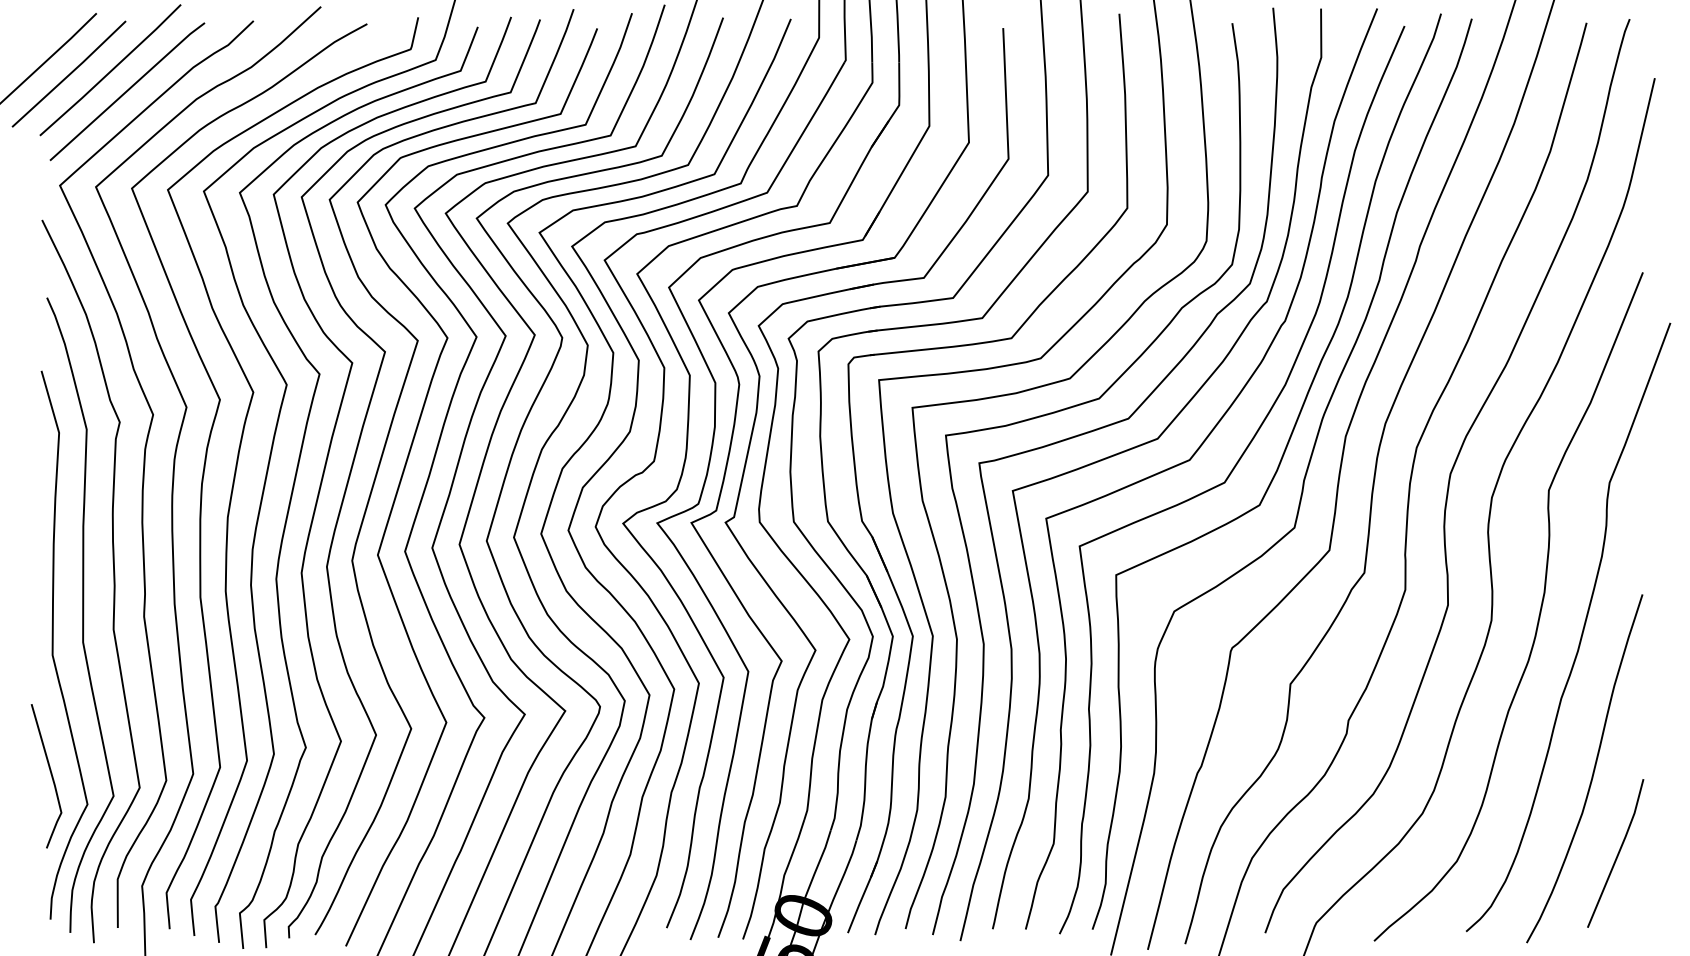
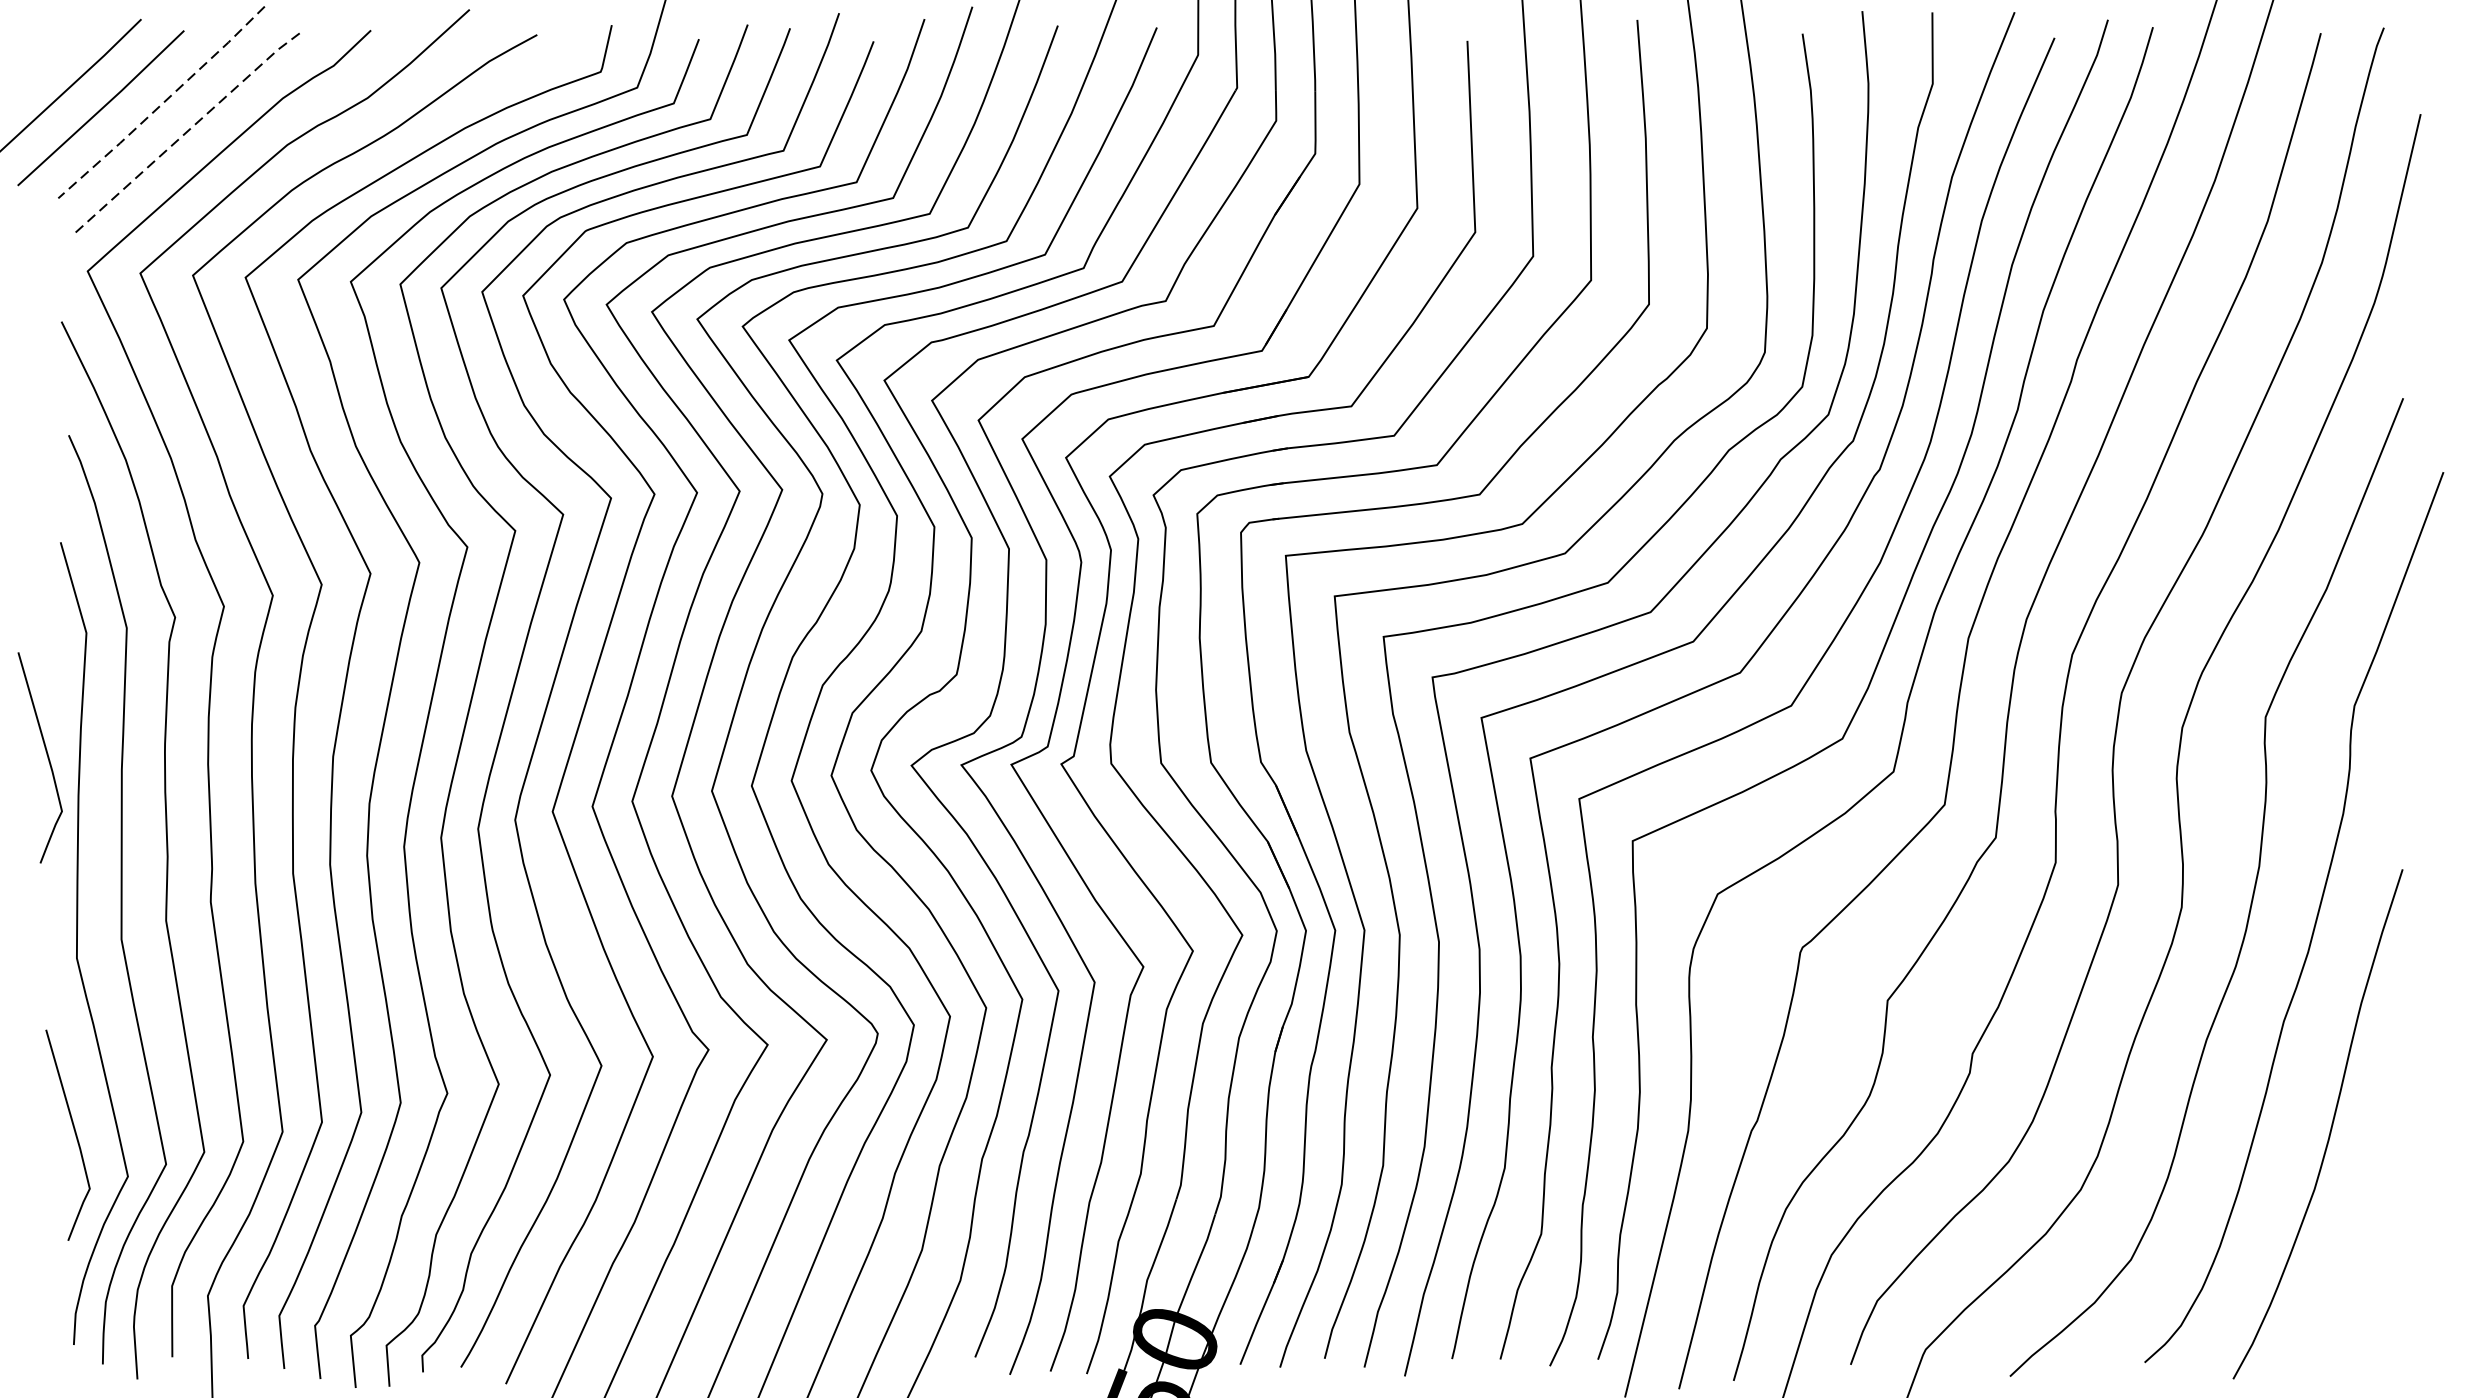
line: (111, 71) -> (163, 104), solid -> dashed
line: (127, 90) -> (186, 132), solid -> dashed
curve: (31, 516) -> (46, 755), added
line: (1617, 853) -> (2366, 1248), removed

